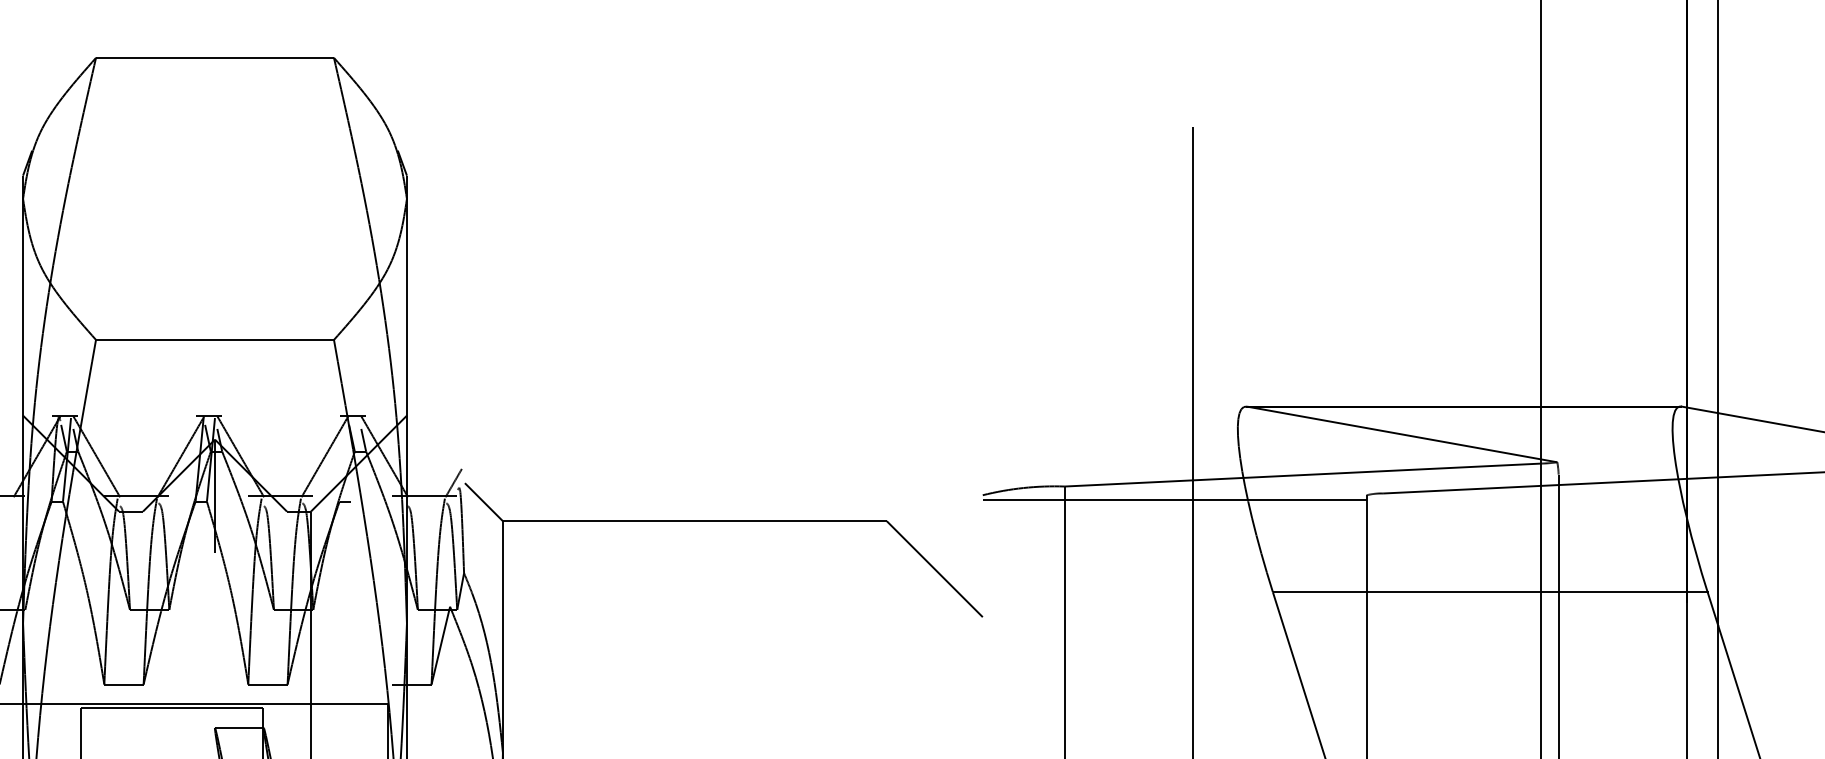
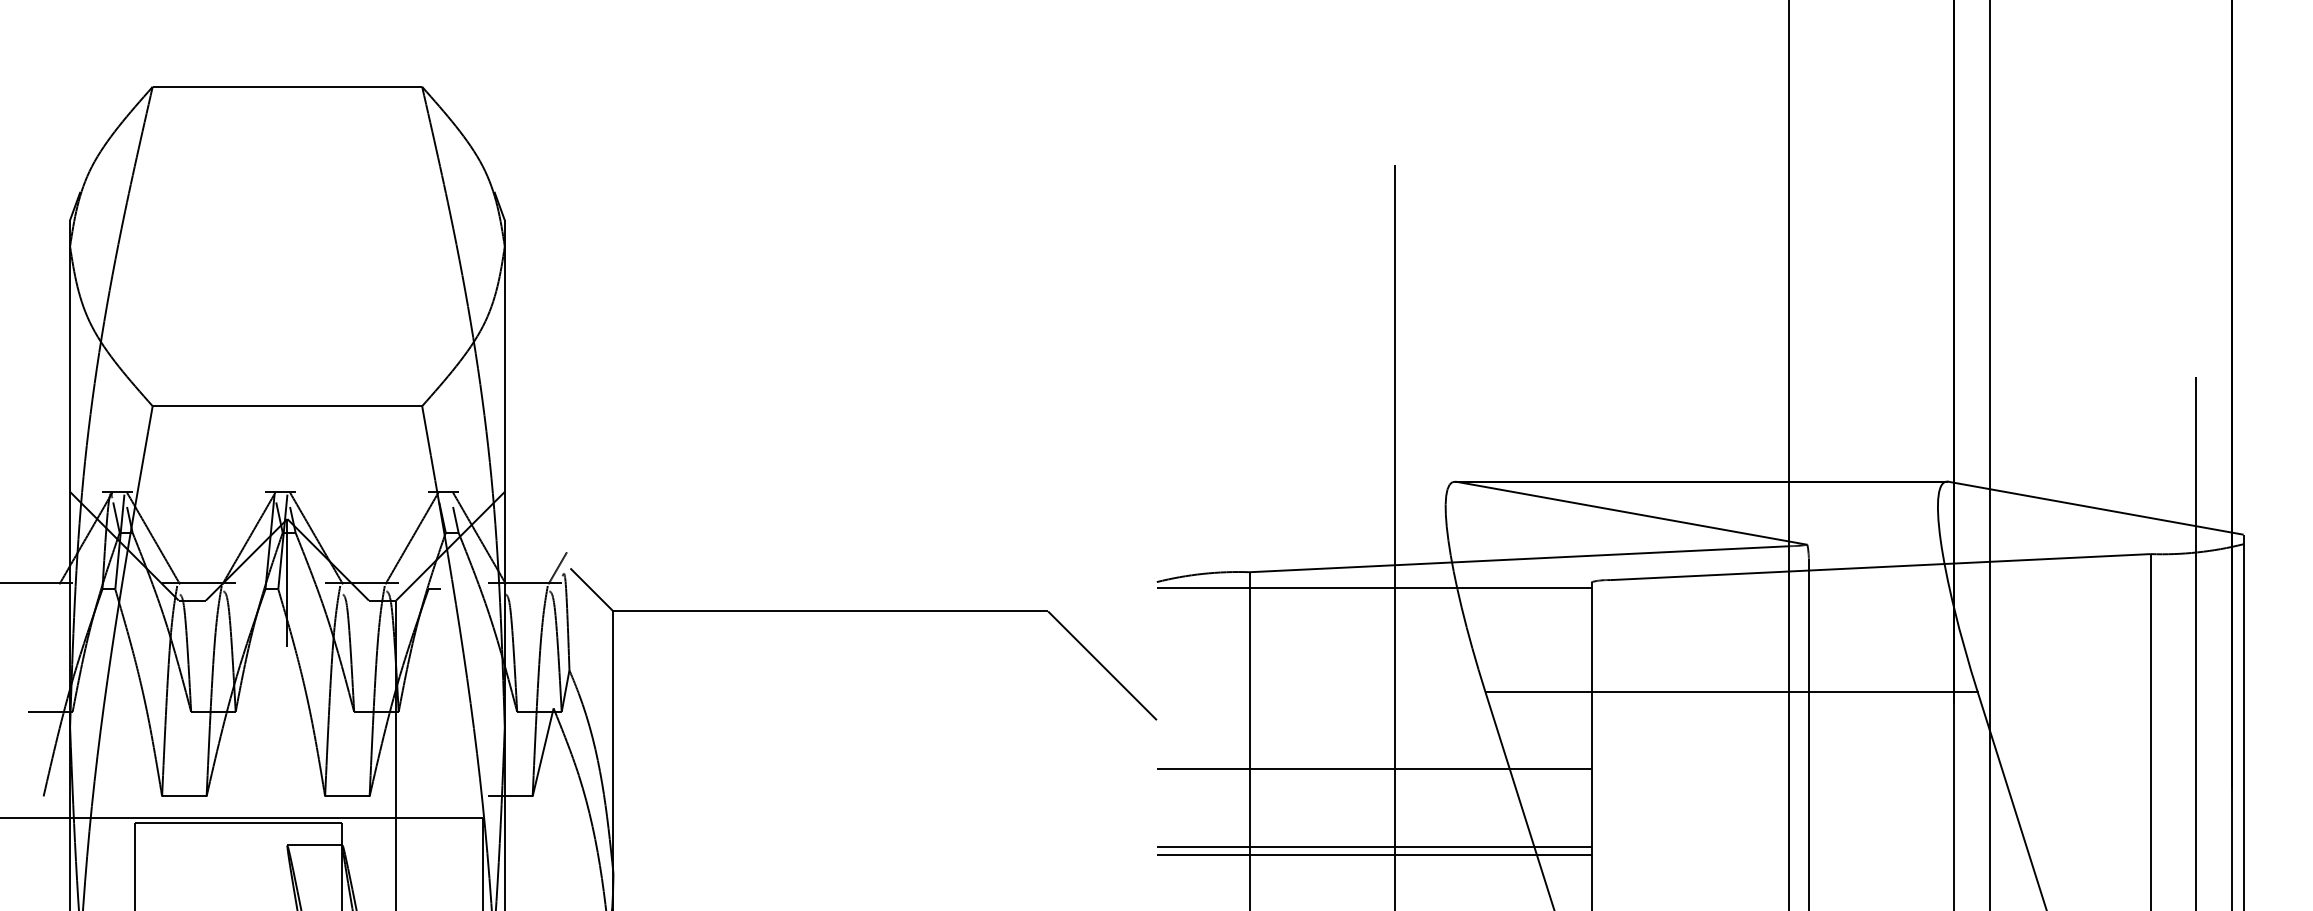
line: (1174, 659) -> (1373, 768), added
line: (1174, 729) -> (1373, 847), added
line: (1174, 736) -> (1373, 855), added

